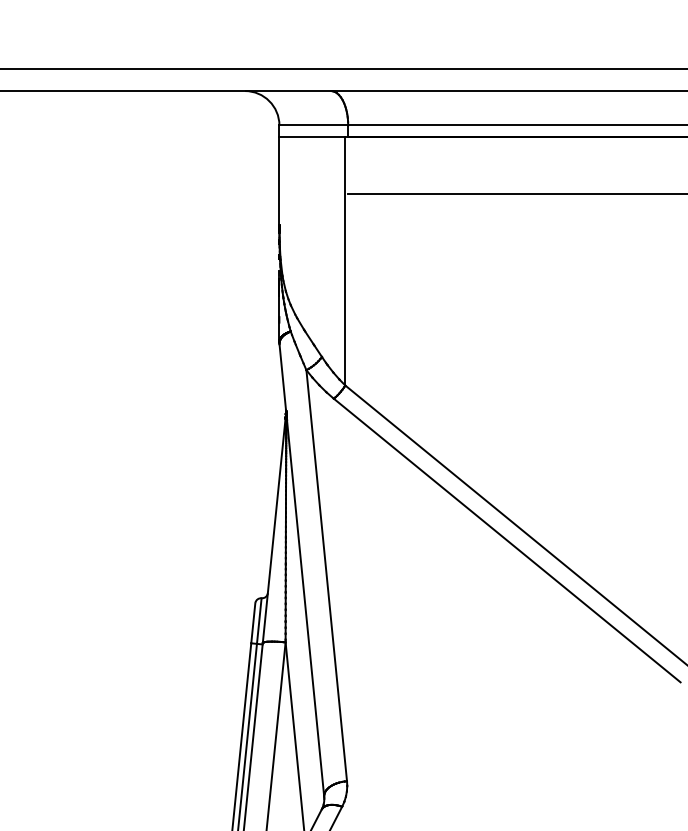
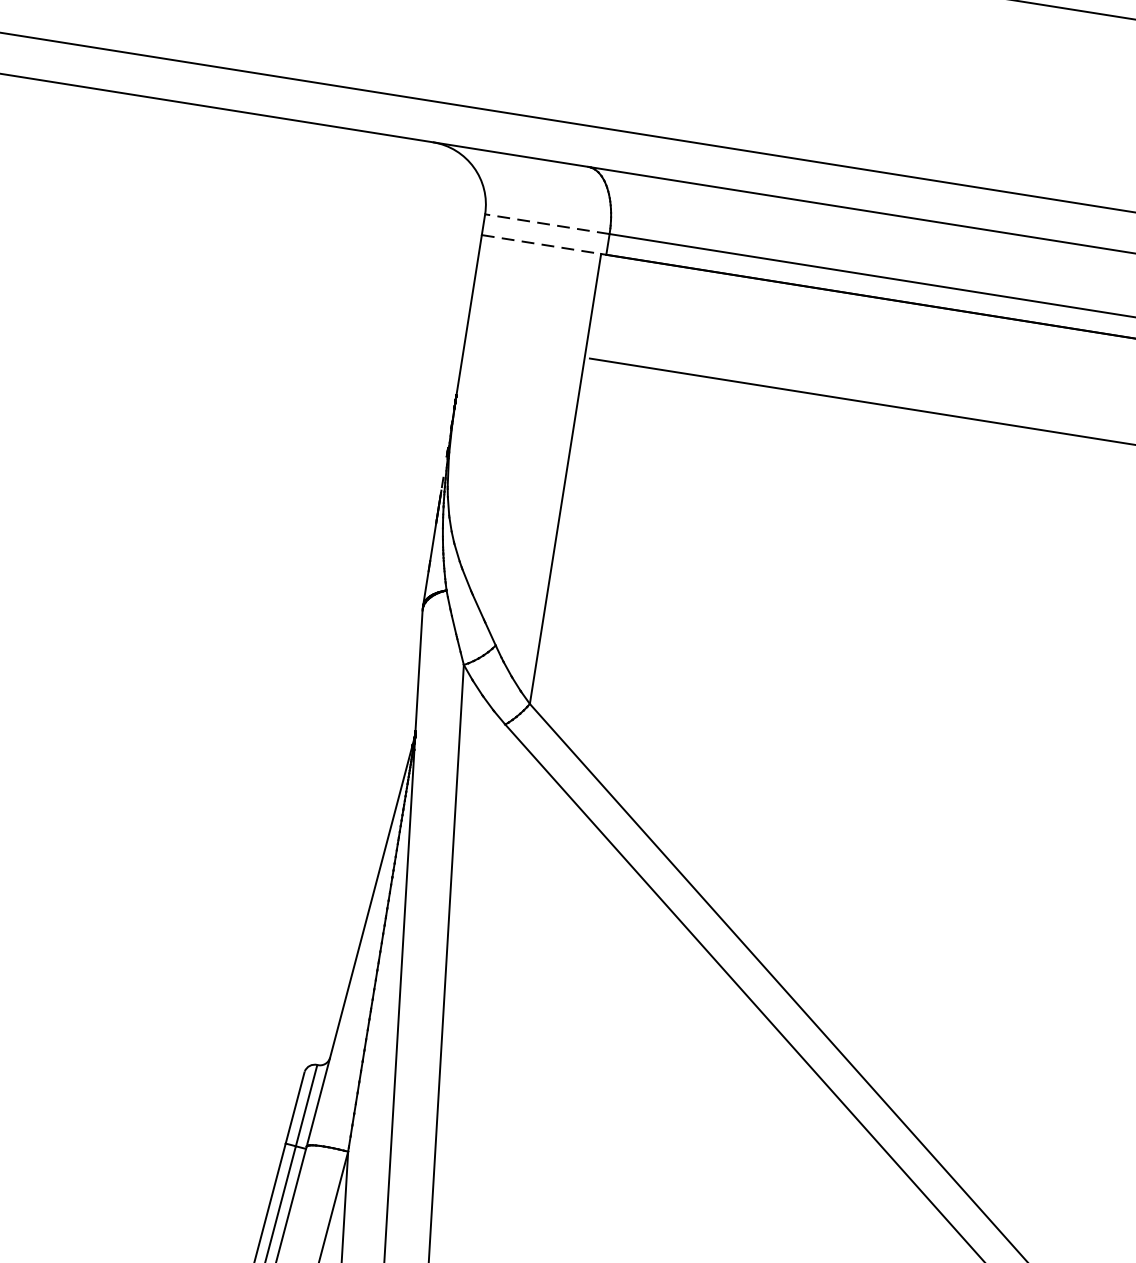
line: (313, 125) -> (546, 224), solid -> dashed
line: (312, 136) -> (541, 243), solid -> dashed

